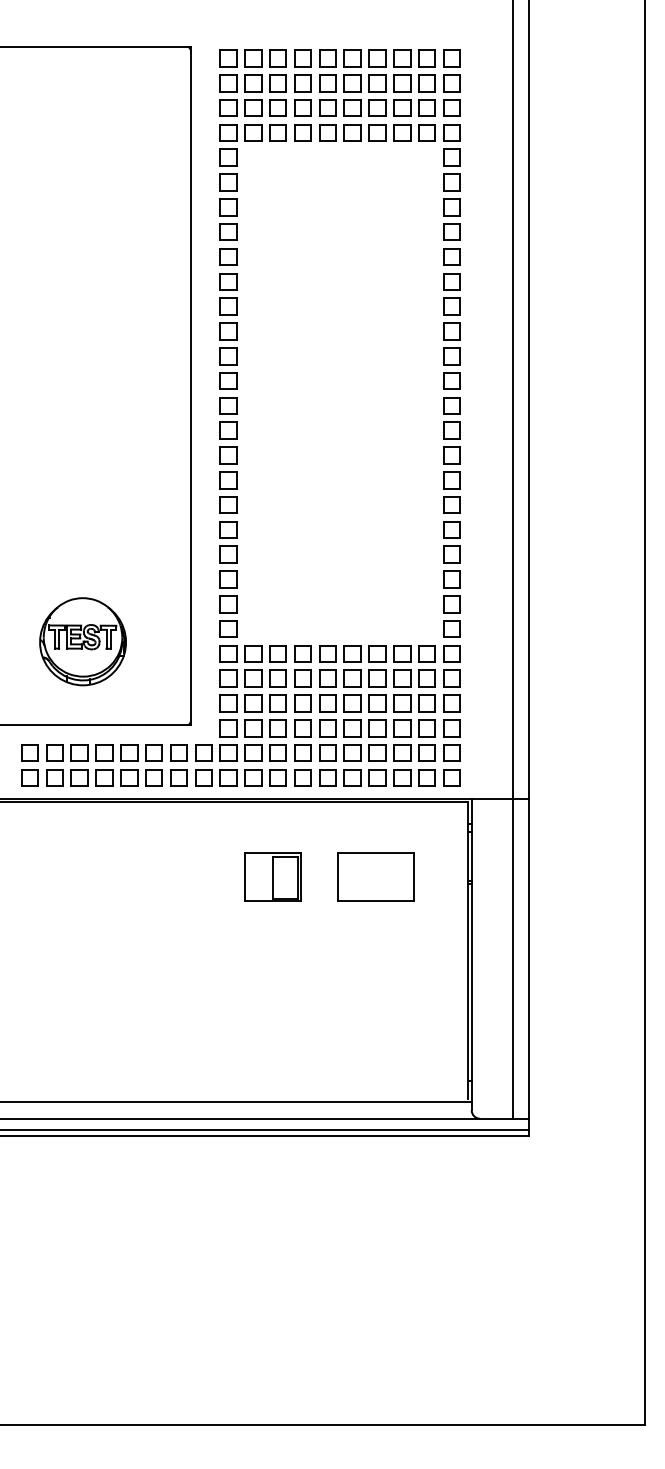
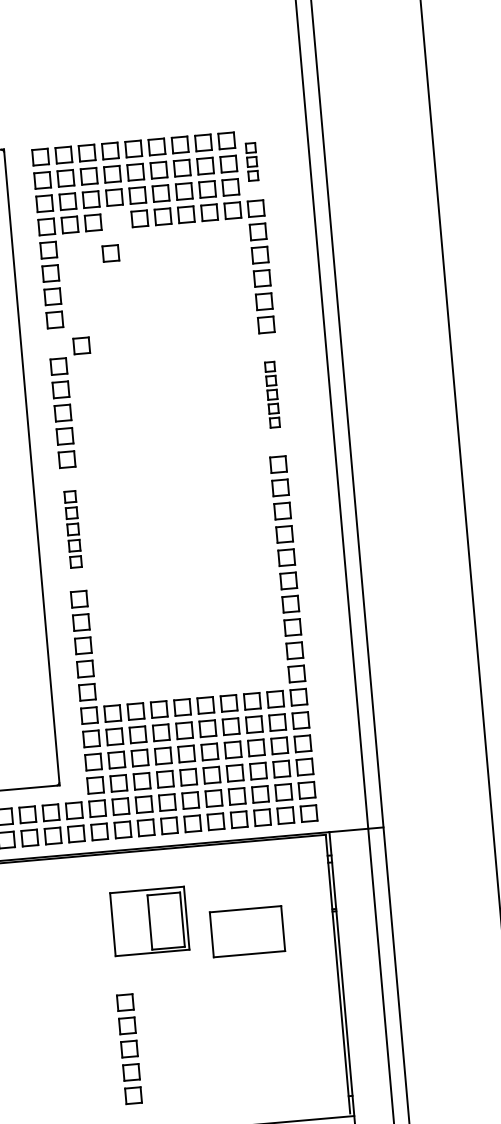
part: (451, 82) -> (251, 161), size x0.6
part: (302, 132) -> (110, 253), moved
part: (228, 256) -> (81, 345), moved
part: (451, 331) -> (272, 394), size x0.6
part: (228, 455) -> (73, 529), size x0.7
part: (272, 876) -> (148, 920), size x1.4
part: (375, 876) -> (247, 931), moved
part: (239, 1010) -> (128, 1049), added

